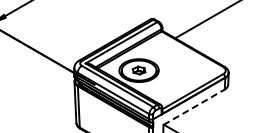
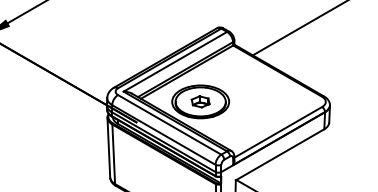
line: (194, 107) -> (280, 155), dashed -> solid

